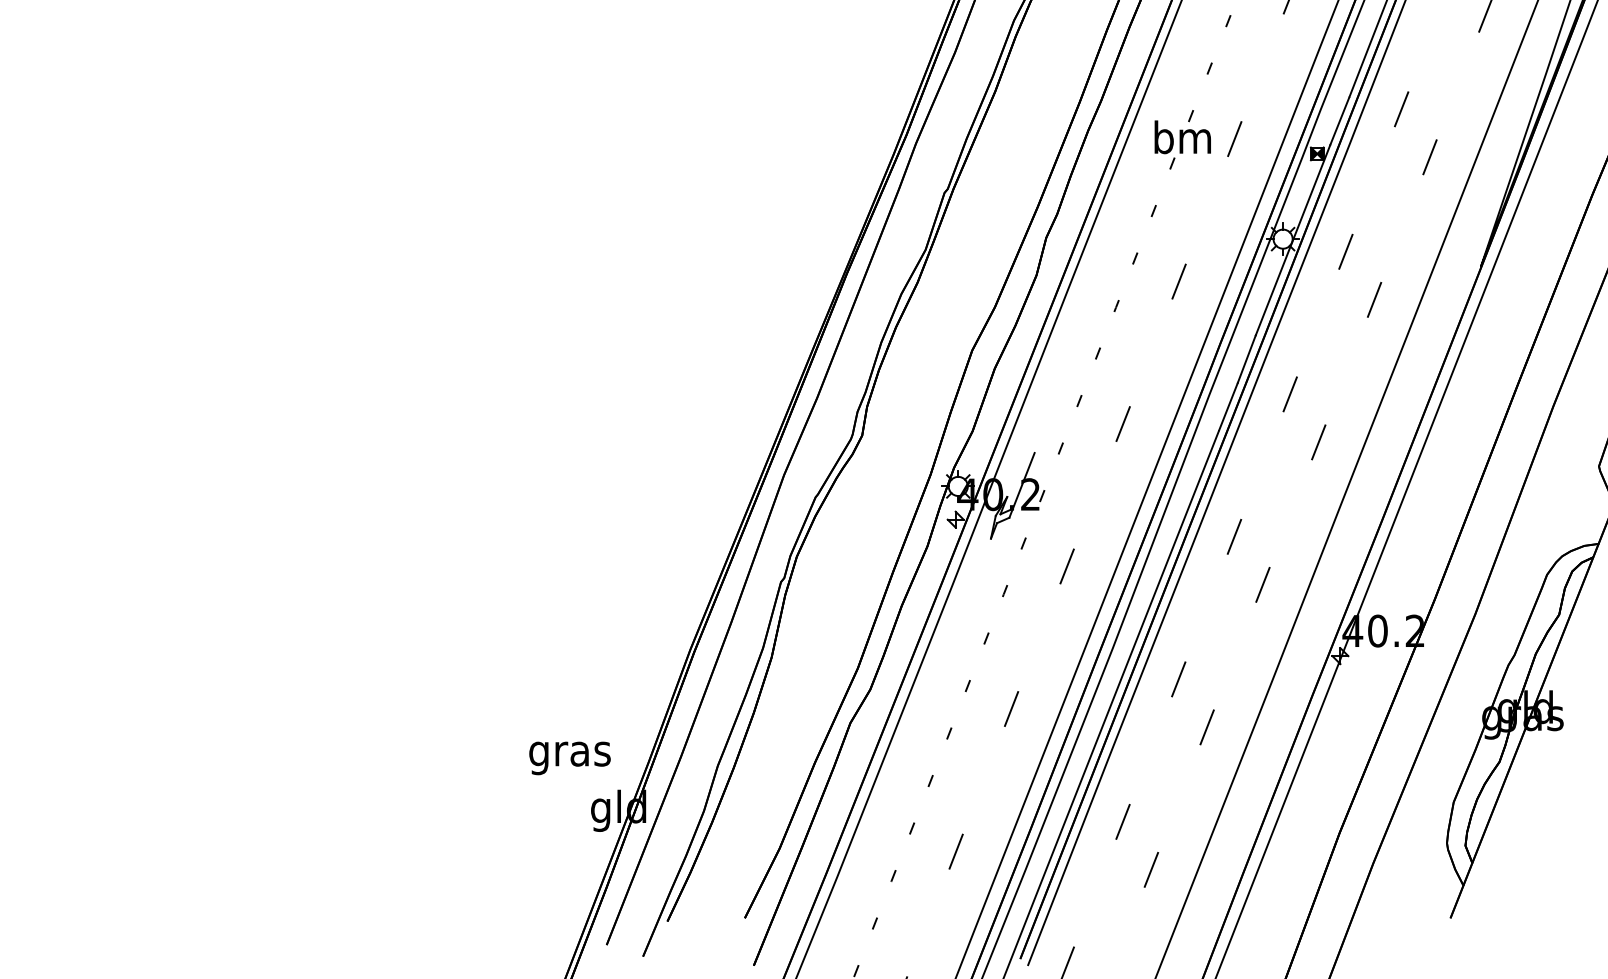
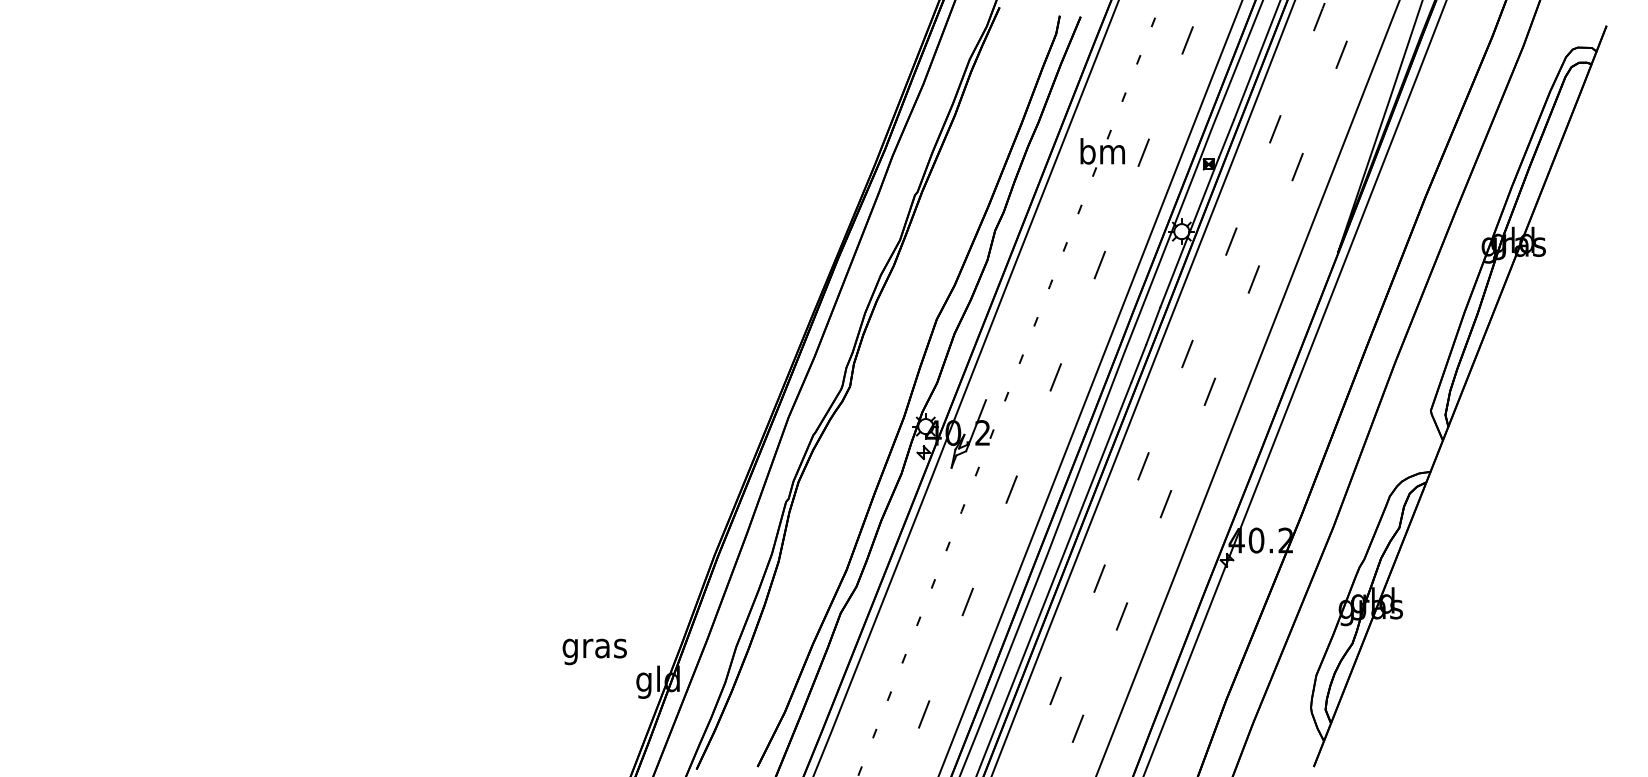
text: (569, 757) -> (594, 651), moved

